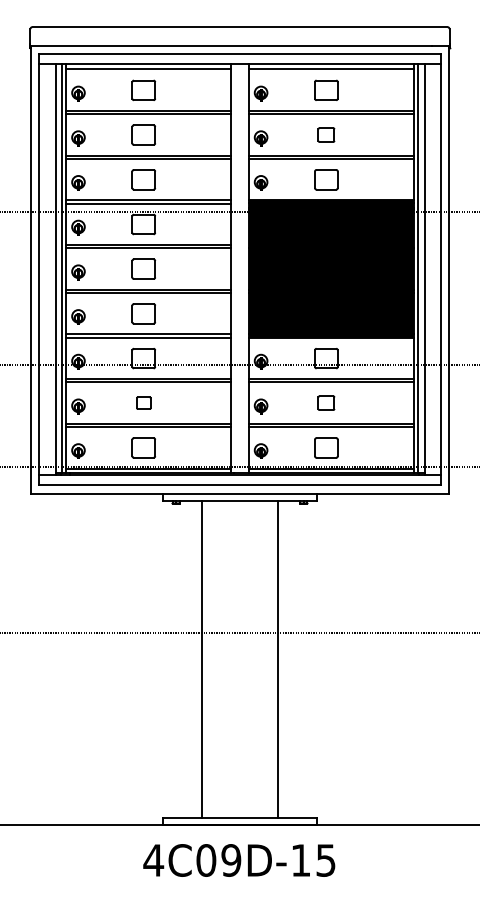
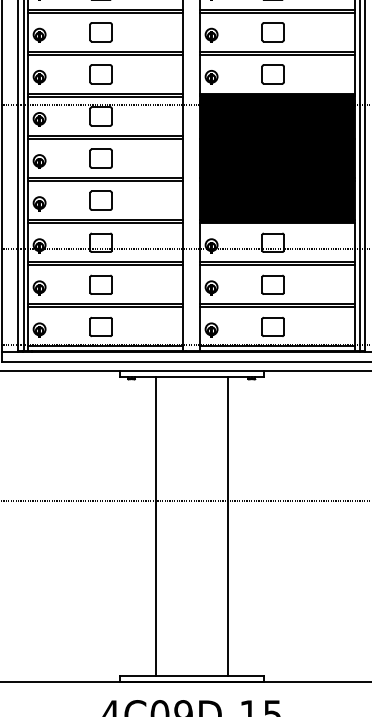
part: (326, 134) -> (273, 31), size x1.43
part: (143, 402) -> (100, 284), size x1.67
part: (326, 402) -> (273, 284), size x1.43

